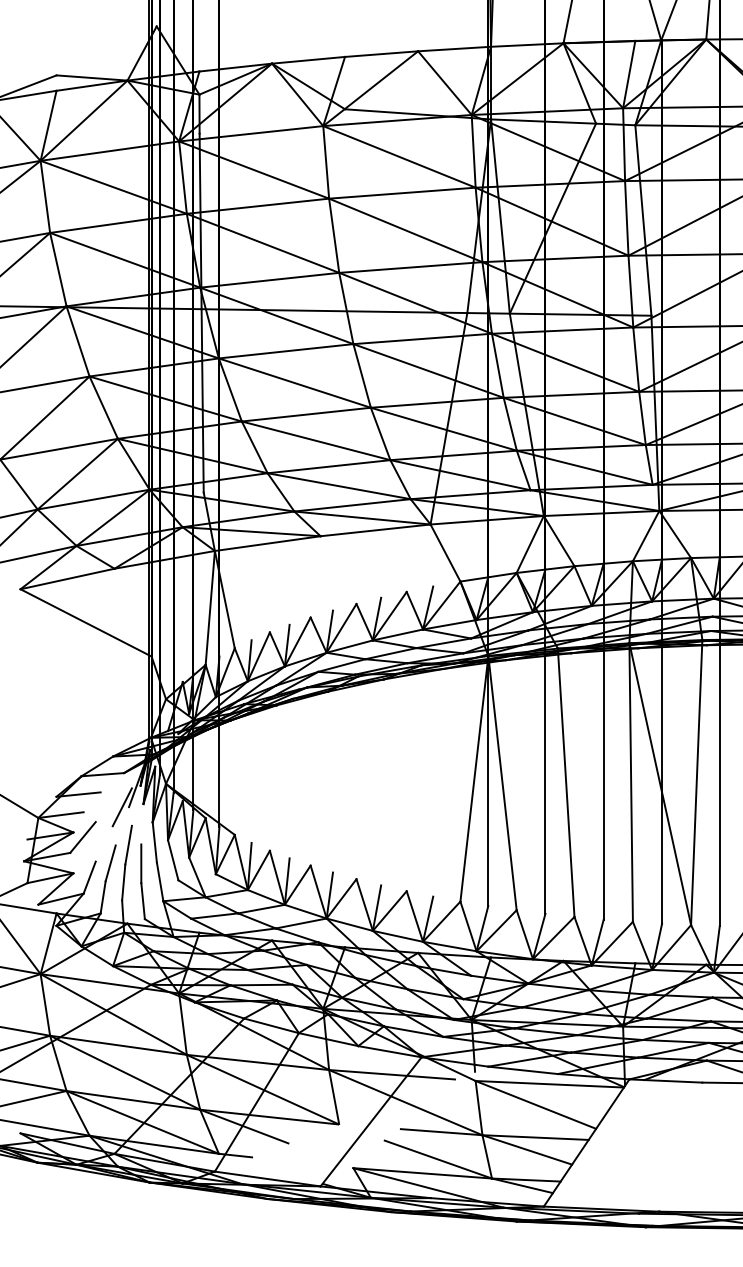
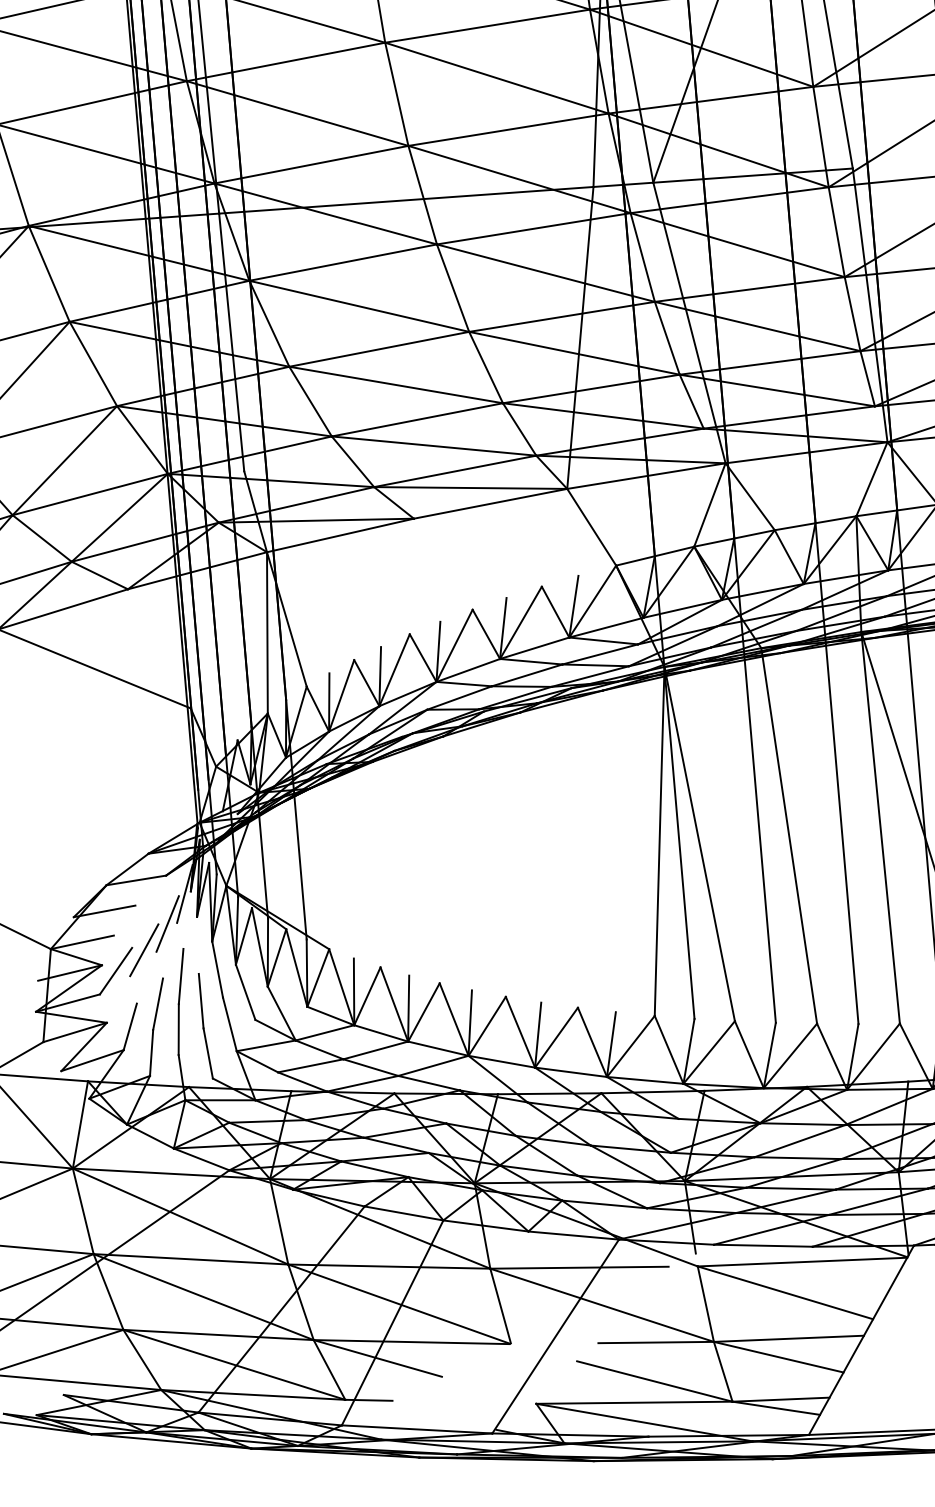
line: (103, 824) -> (143, 950), added

